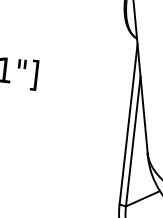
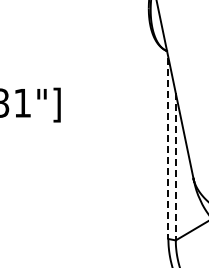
line: (128, 124) -> (168, 148), solid -> dashed
line: (133, 141) -> (175, 166), solid -> dashed

